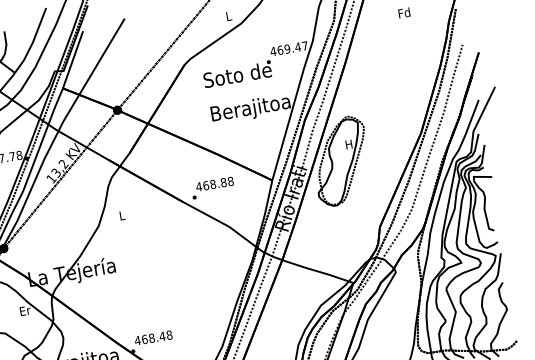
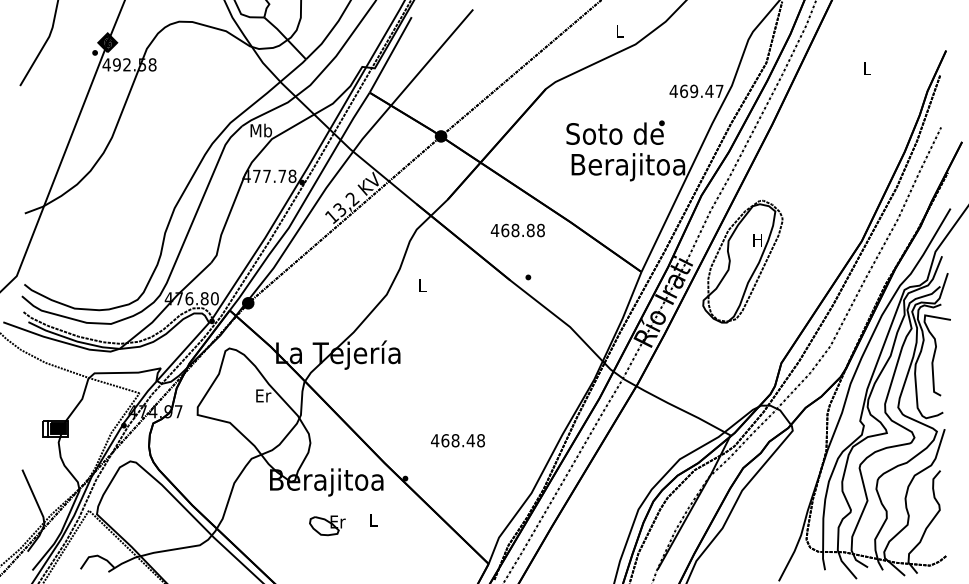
text: (404, 12) -> (866, 68), Fd -> L
text: (237, 74) -> (615, 132), moved
text: (214, 184) -> (517, 230), moved
text: (153, 337) -> (457, 440), moved

